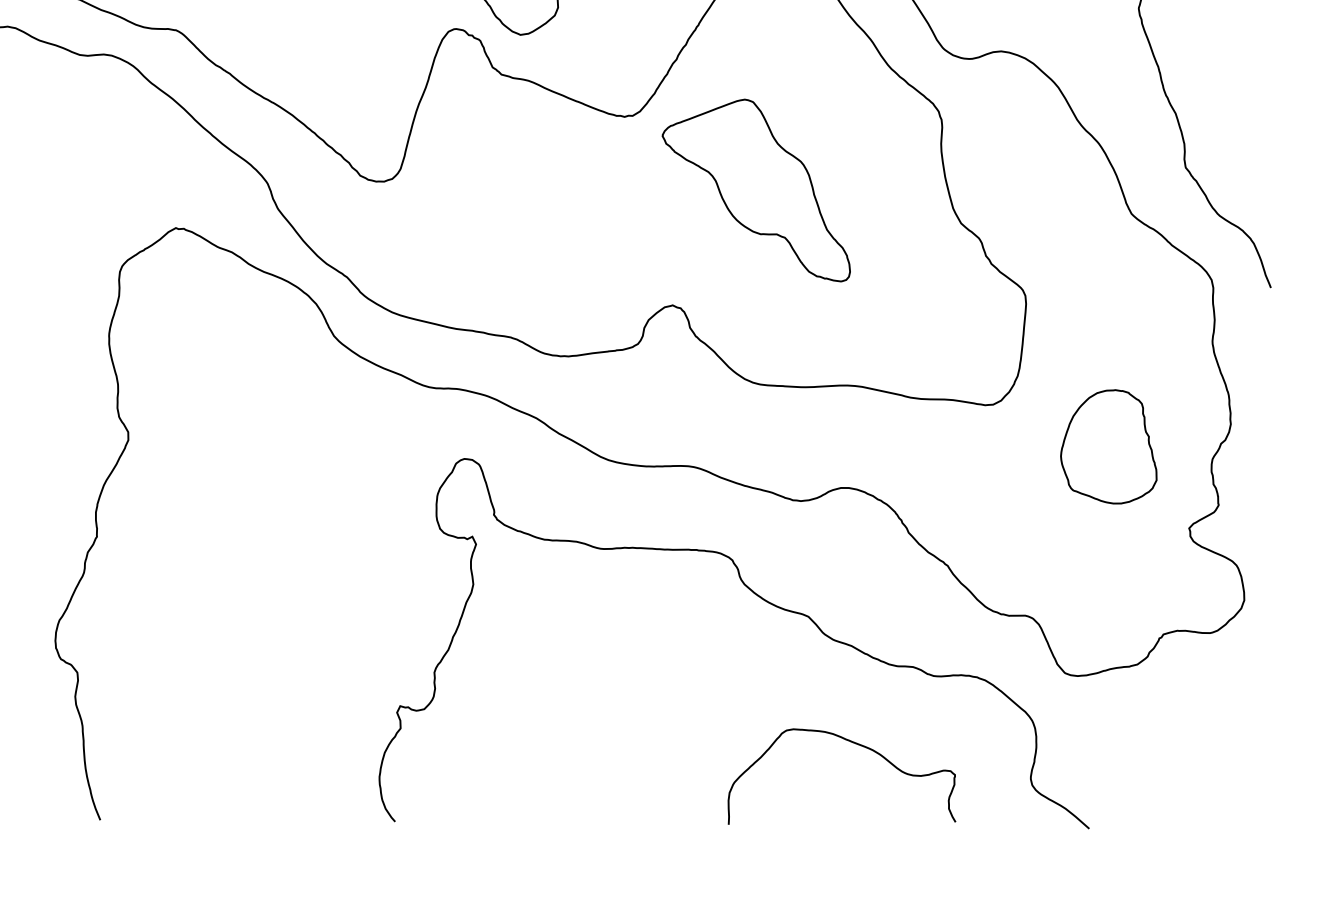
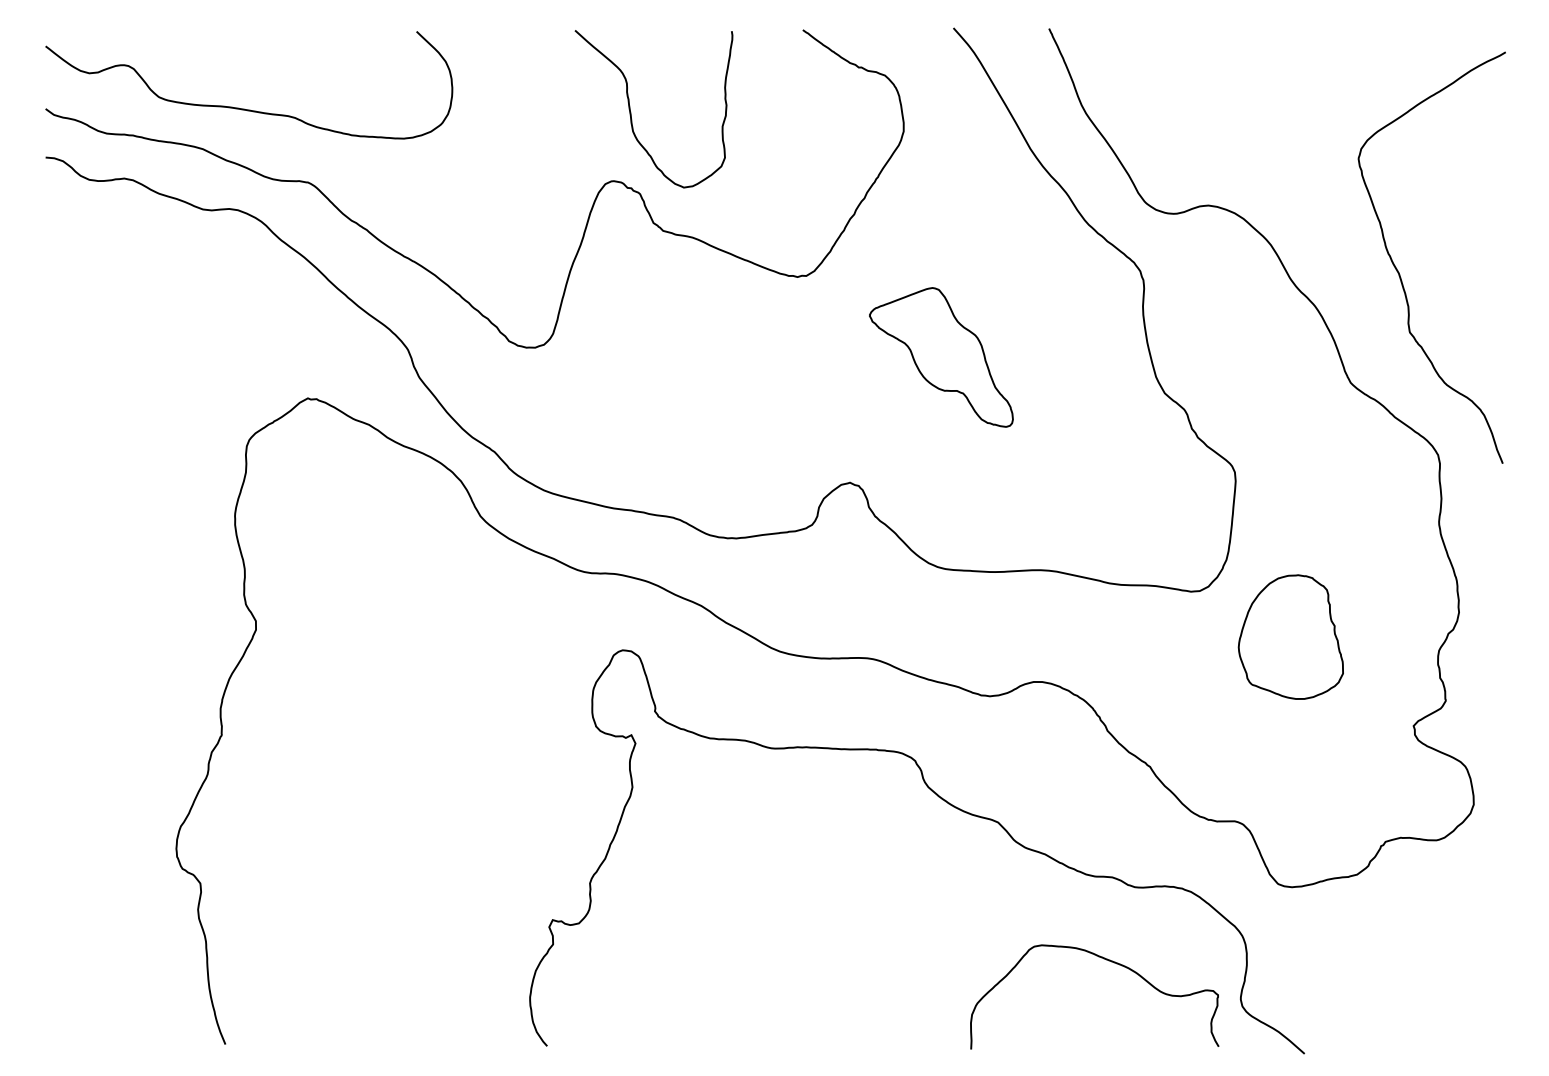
part: (756, 190) -> (941, 357), size x0.7
part: (1108, 446) -> (1290, 636), moved
curve: (854, 744) -> (1108, 961), moved

